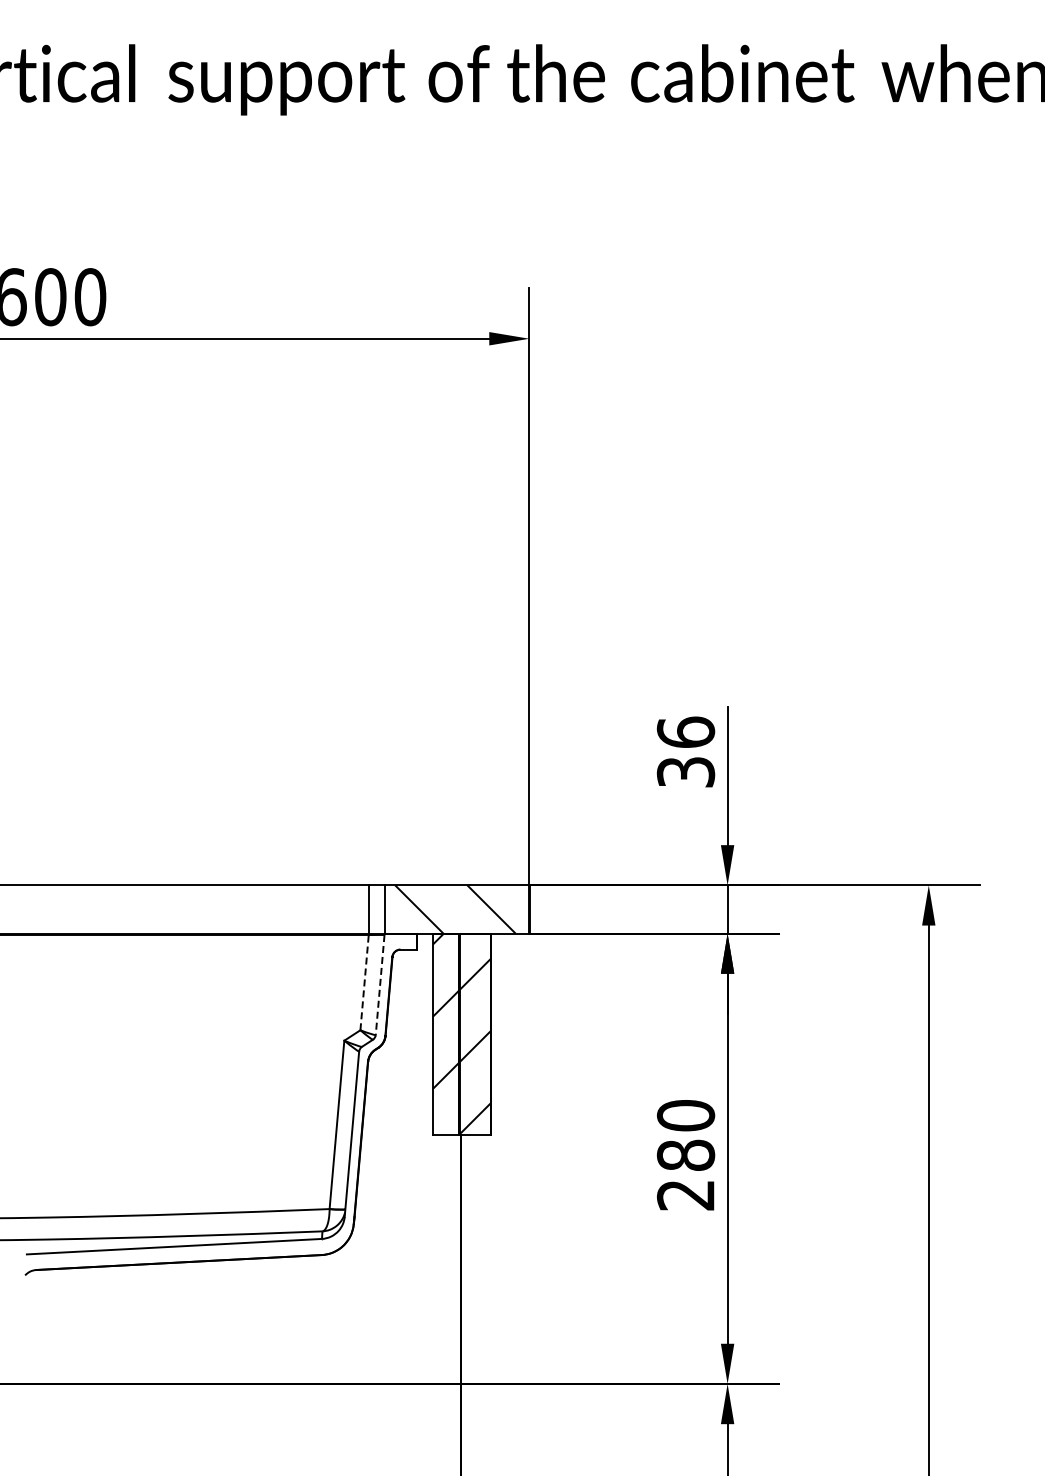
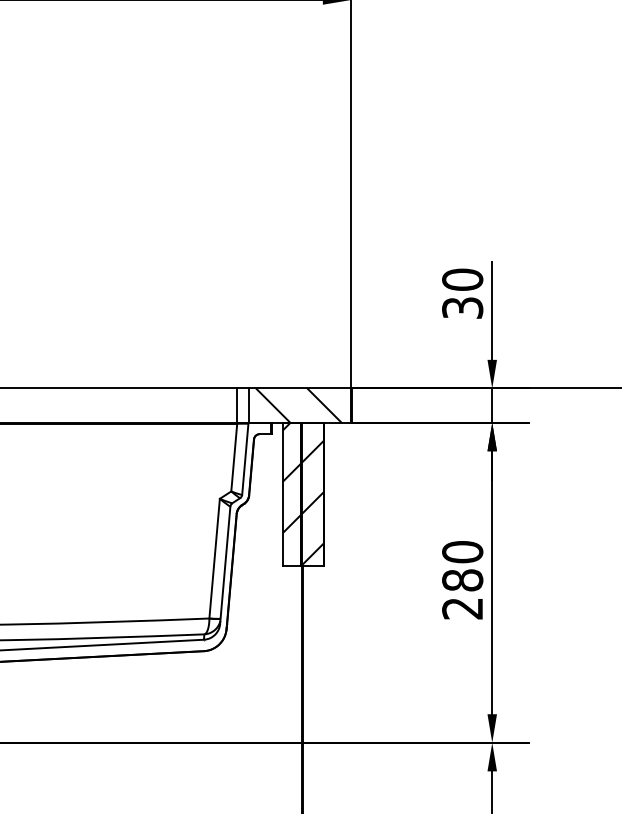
text: (685, 732) -> (462, 279), 36 -> 30
line: (364, 982) -> (234, 457), dashed -> solid
line: (380, 985) -> (245, 459), dashed -> solid

